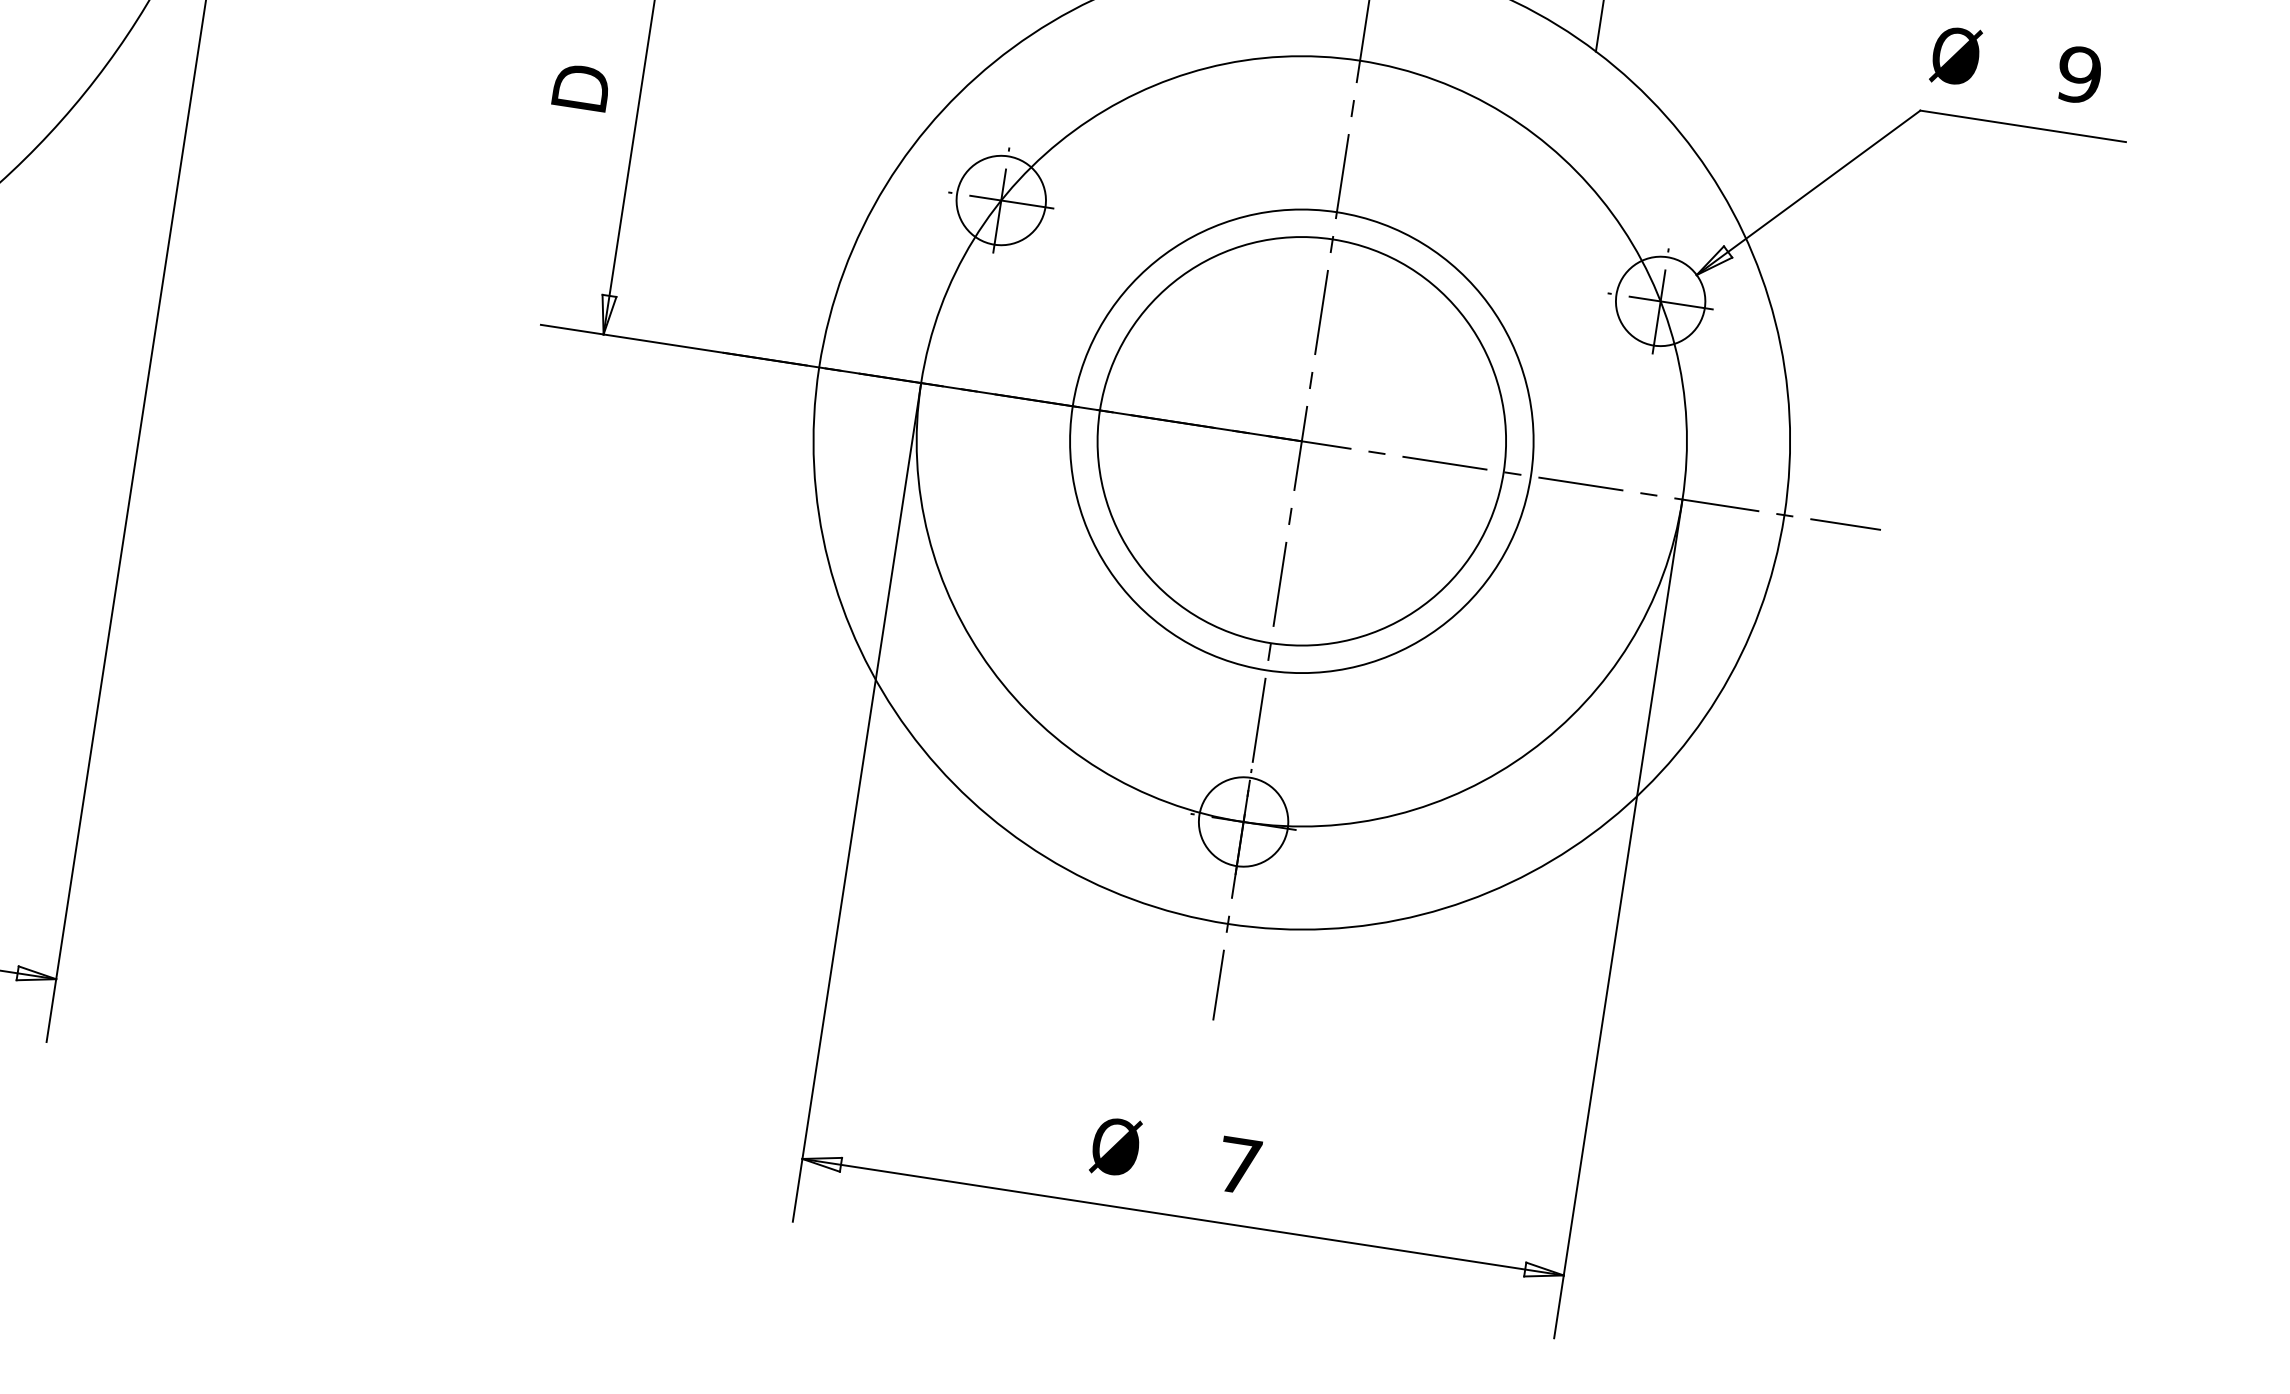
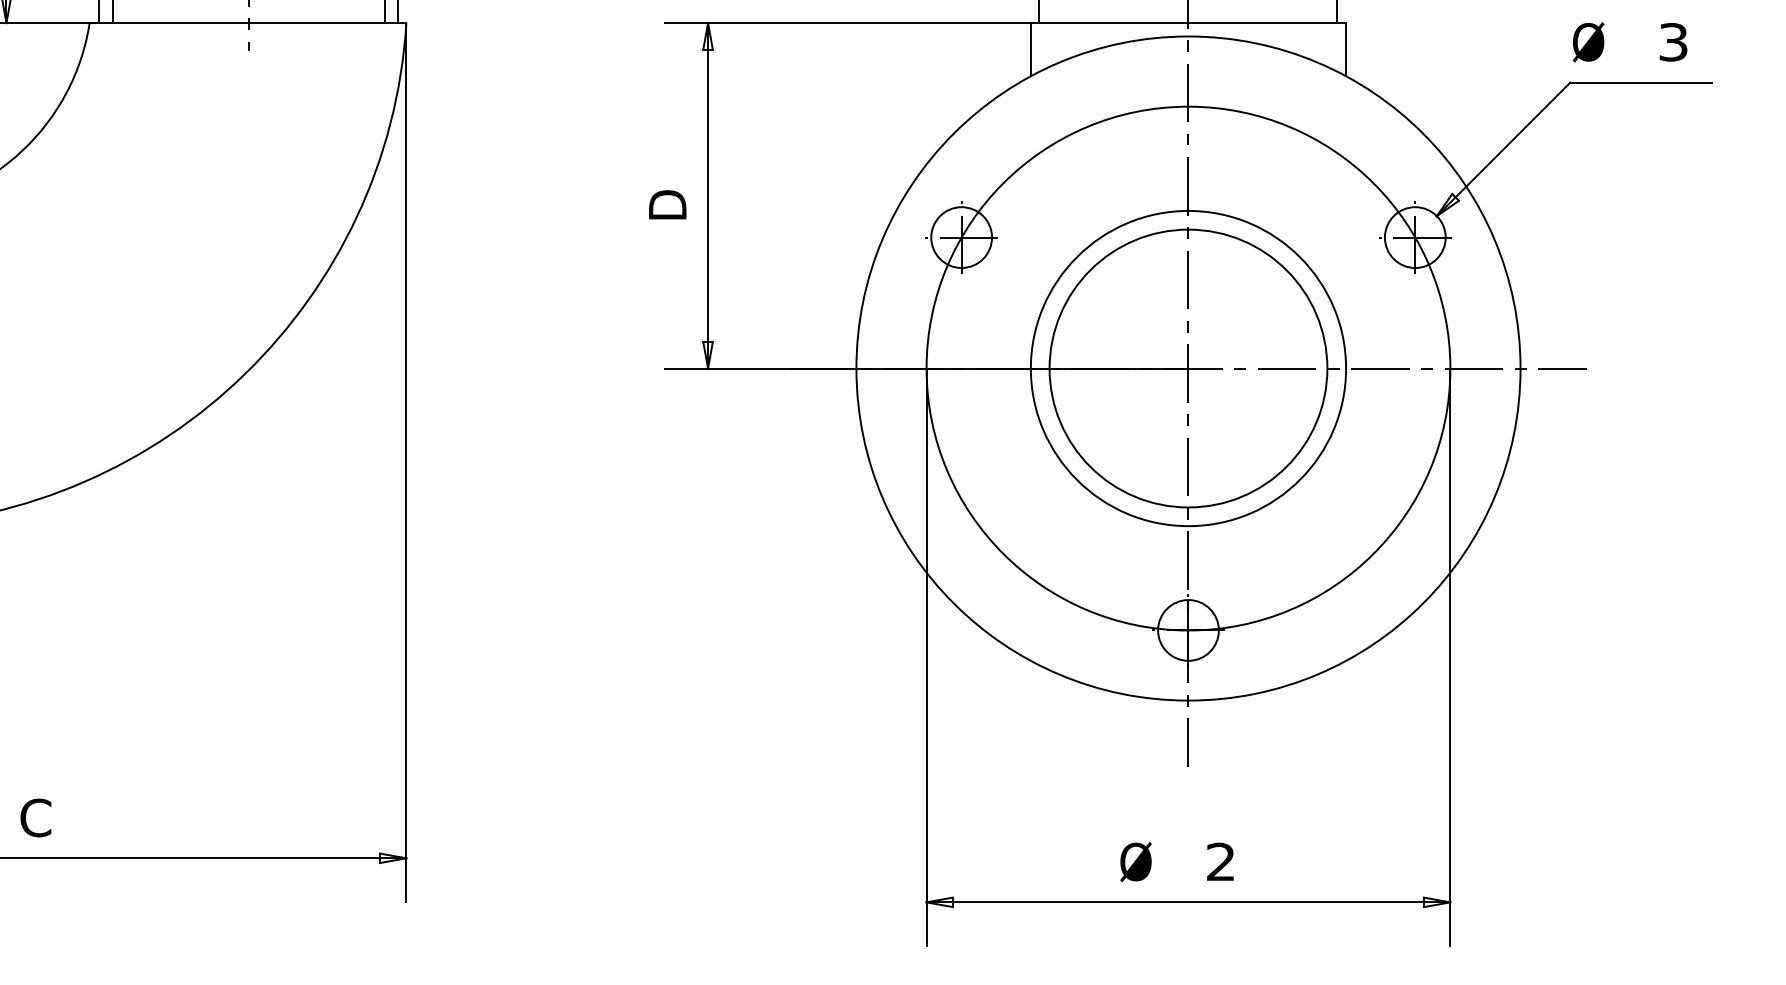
text: (2079, 75) -> (1673, 42), 9 -> 3
text: (1238, 1164) -> (1220, 861), 7 -> 2

